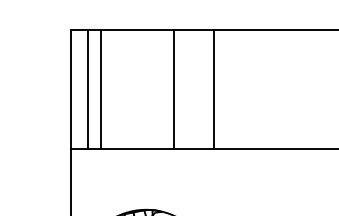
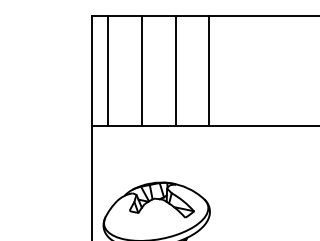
line: (100, 88) -> (141, 70), moved
line: (174, 88) -> (175, 70), moved
line: (214, 88) -> (209, 70), moved

